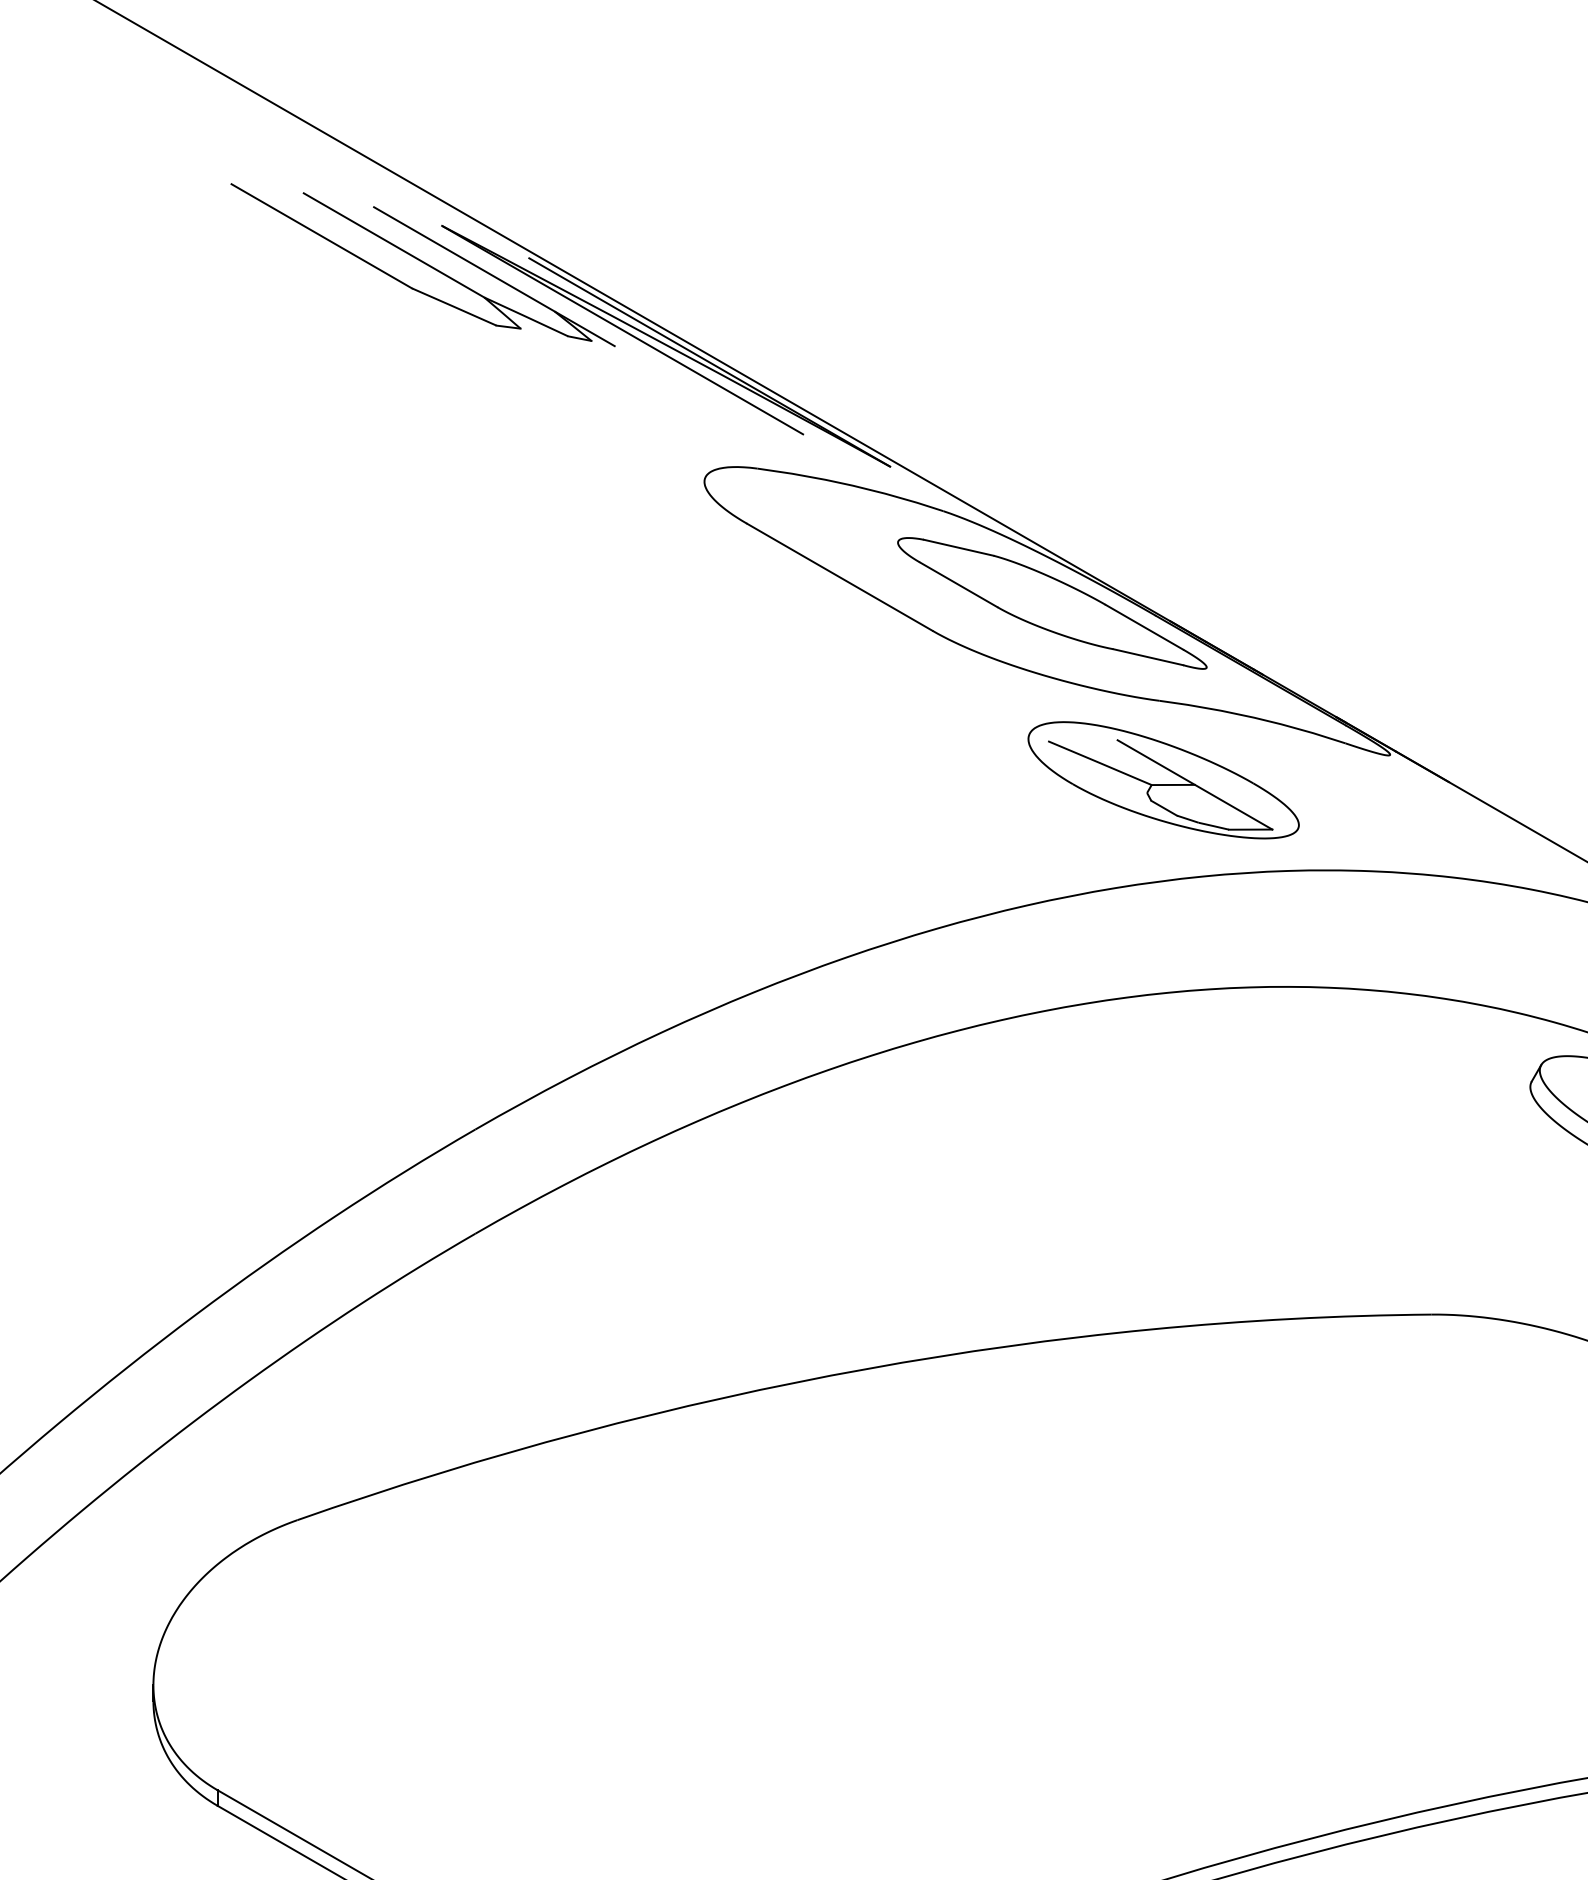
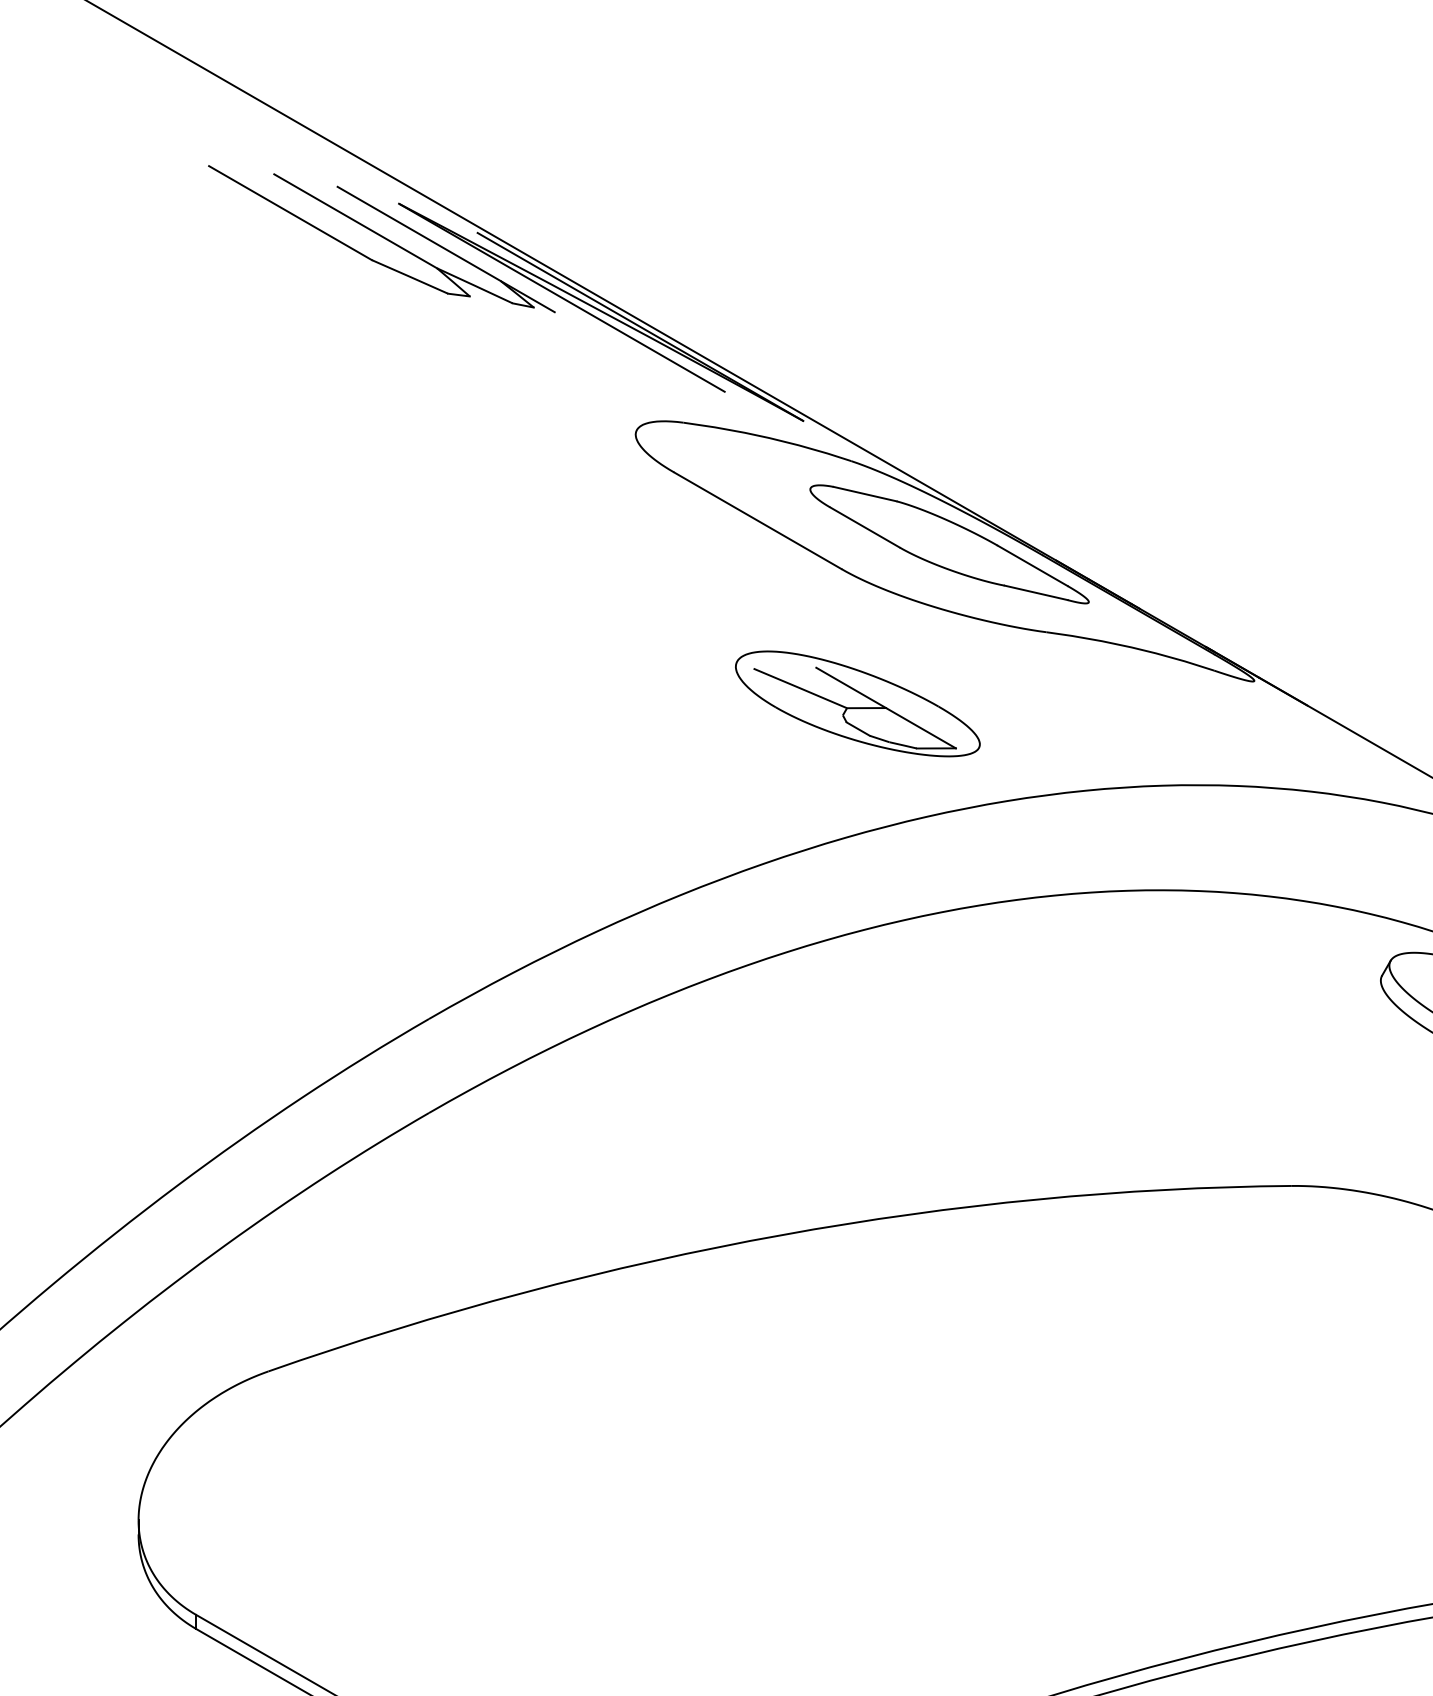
part: (1163, 780) -> (857, 704), moved

